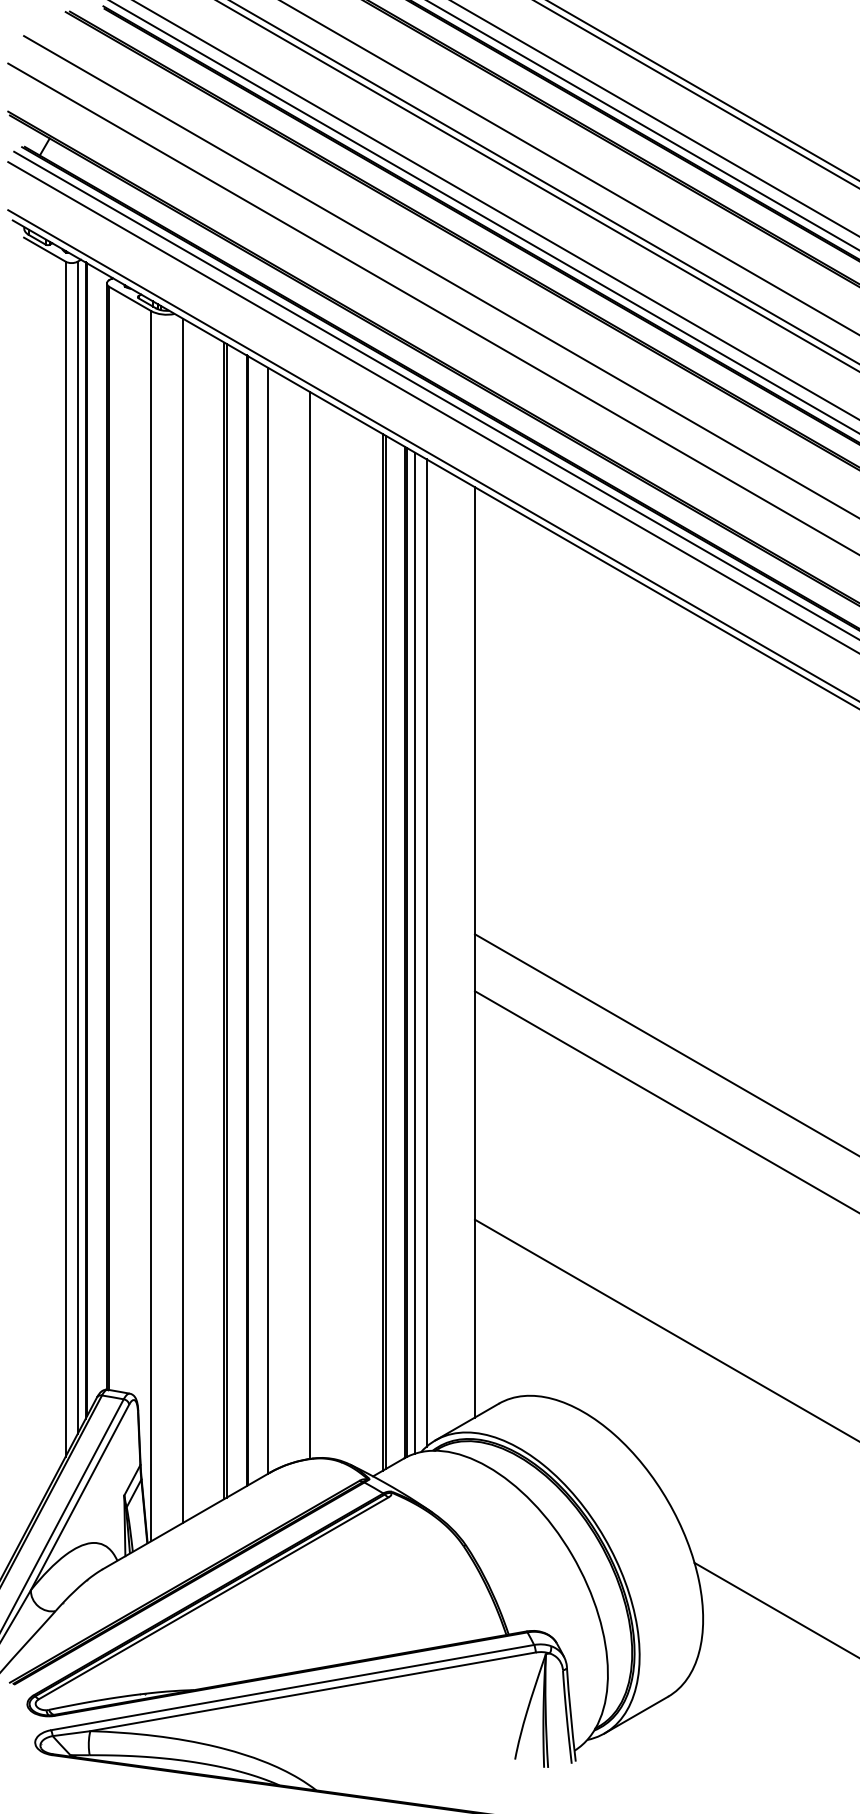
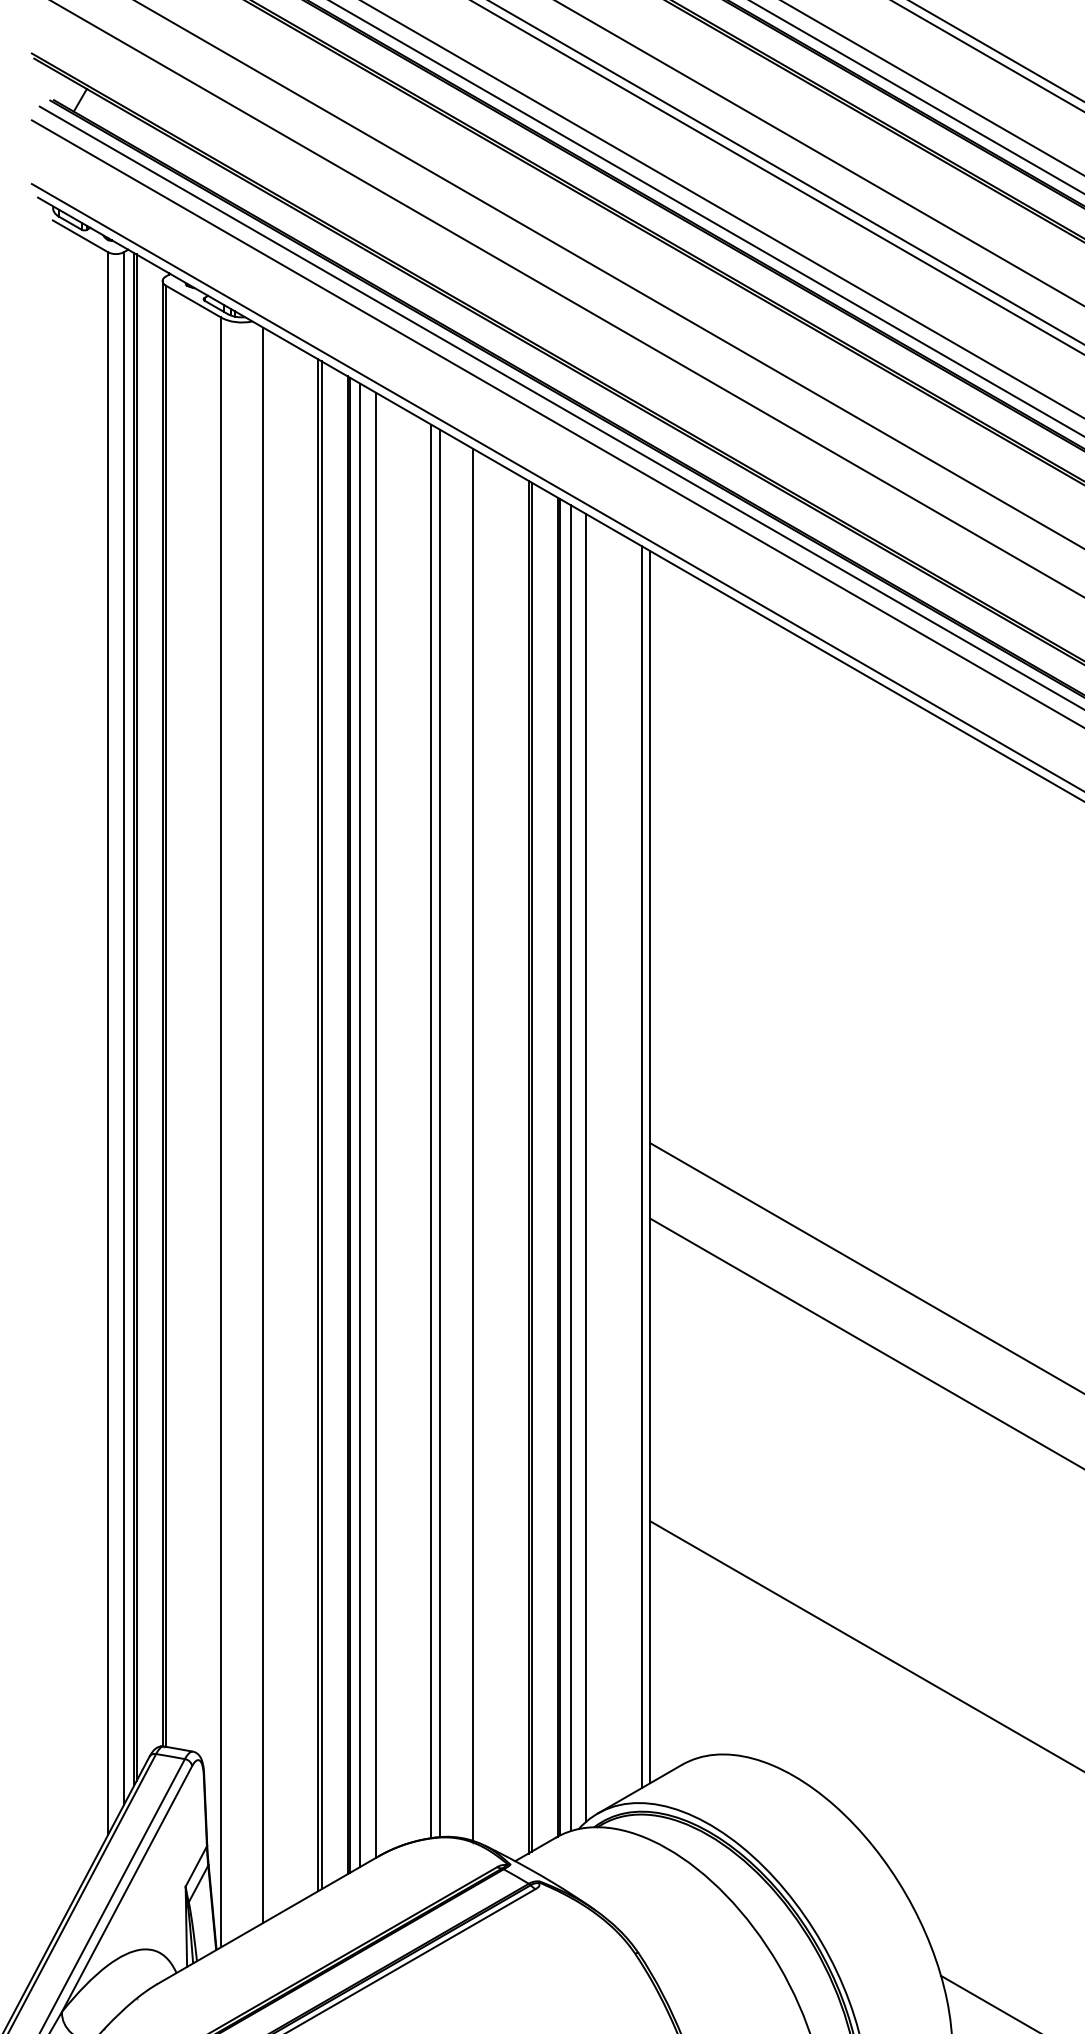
line: (256, 920) -> (360, 1124), added
line: (316, 926) -> (440, 1132), added
line: (341, 935) -> (473, 1144), added
line: (468, 952) -> (641, 1167), added

